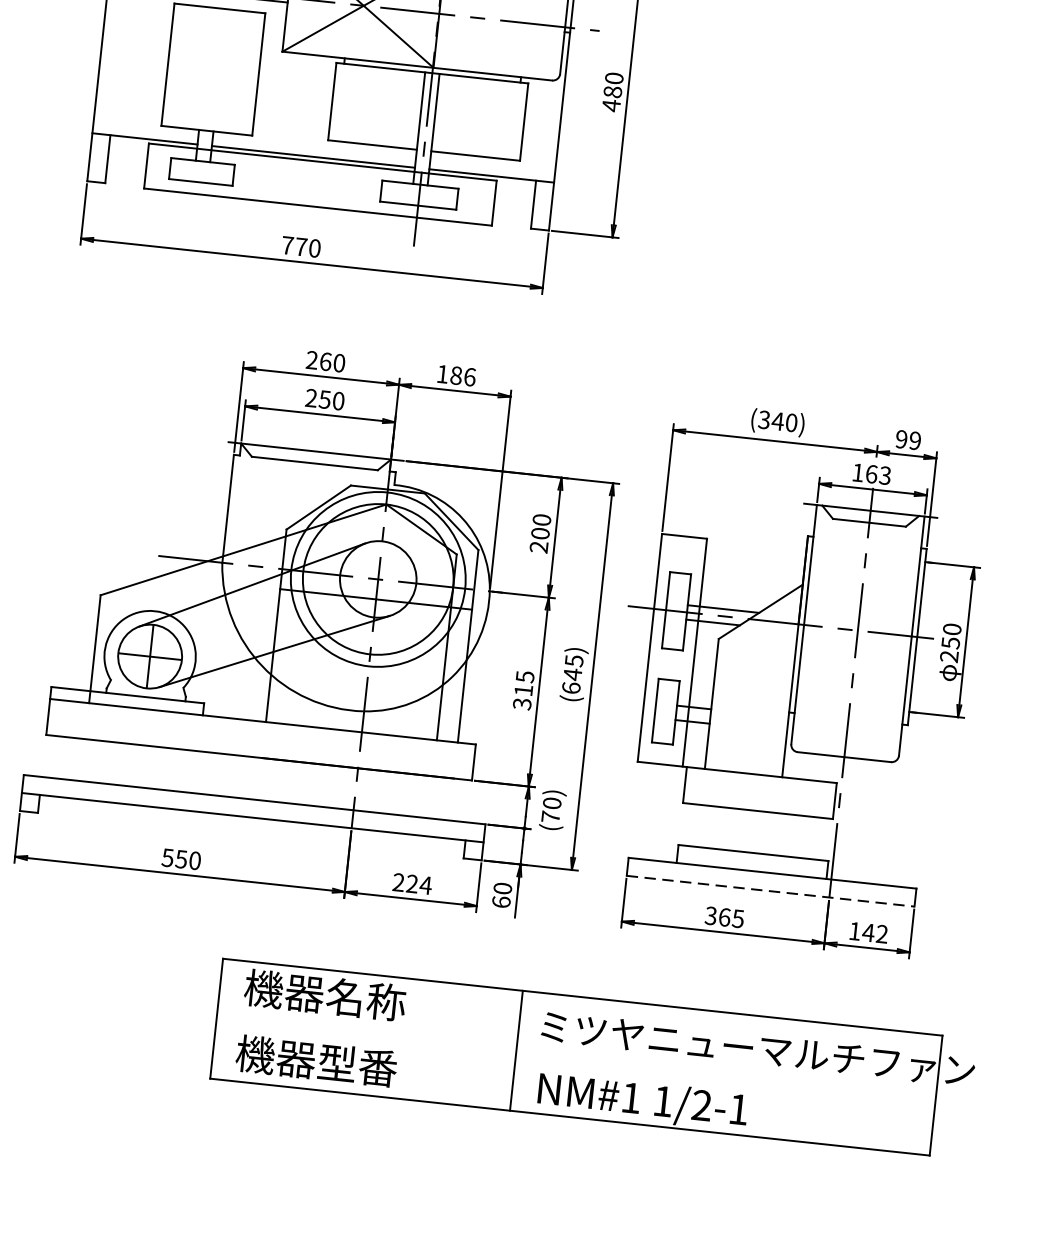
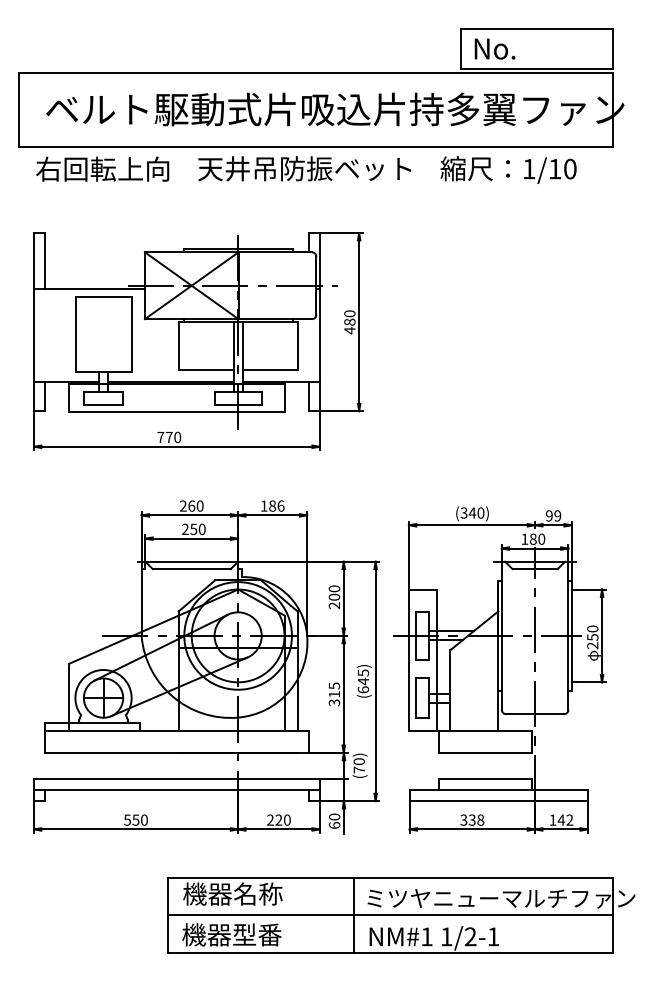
text: (878, 473) -> (537, 538), 163 -> 180
text: (426, 884) -> (287, 819), 224 -> 220
line: (771, 891) -> (499, 801), dashed -> solid
text: (731, 917) -> (476, 819), 365 -> 338
line: (576, 1057) -> (390, 915), added

